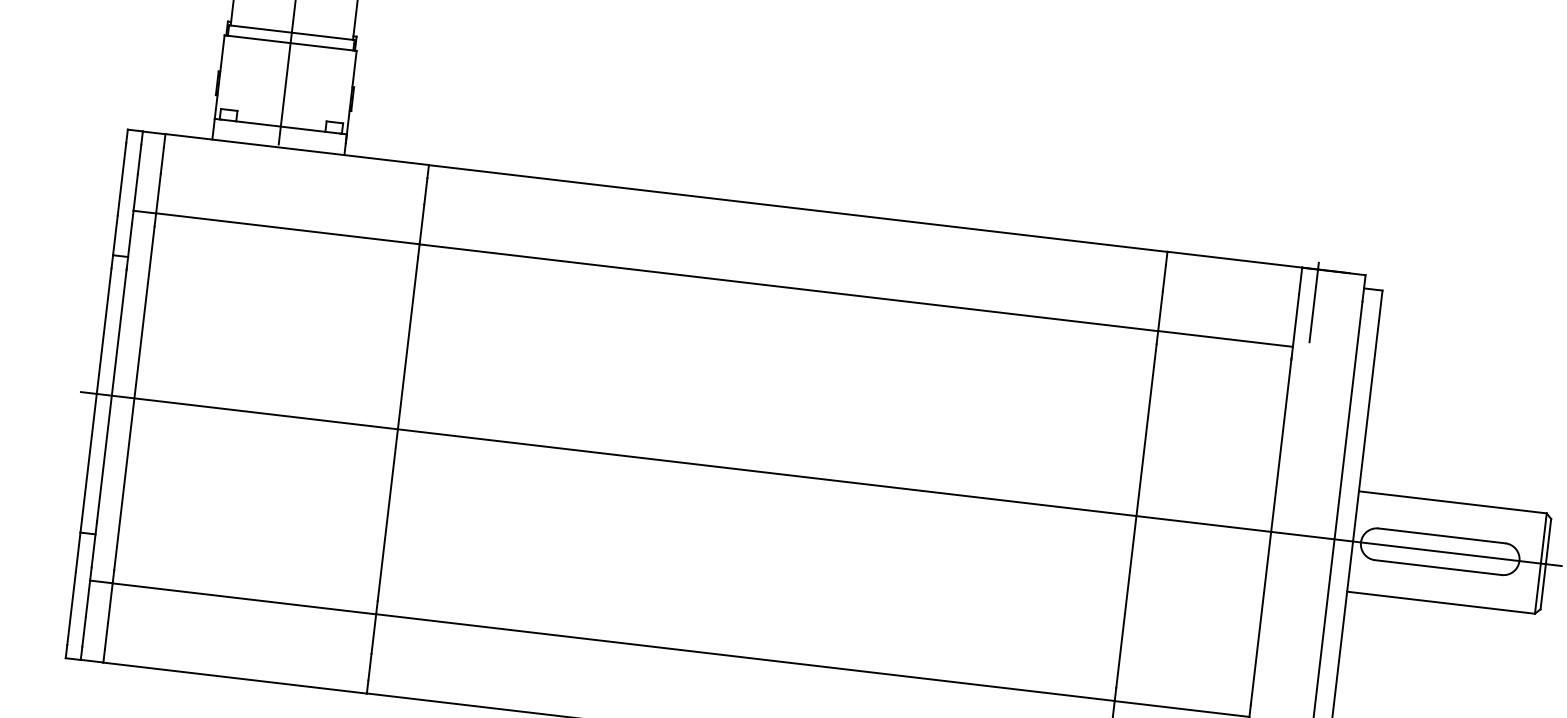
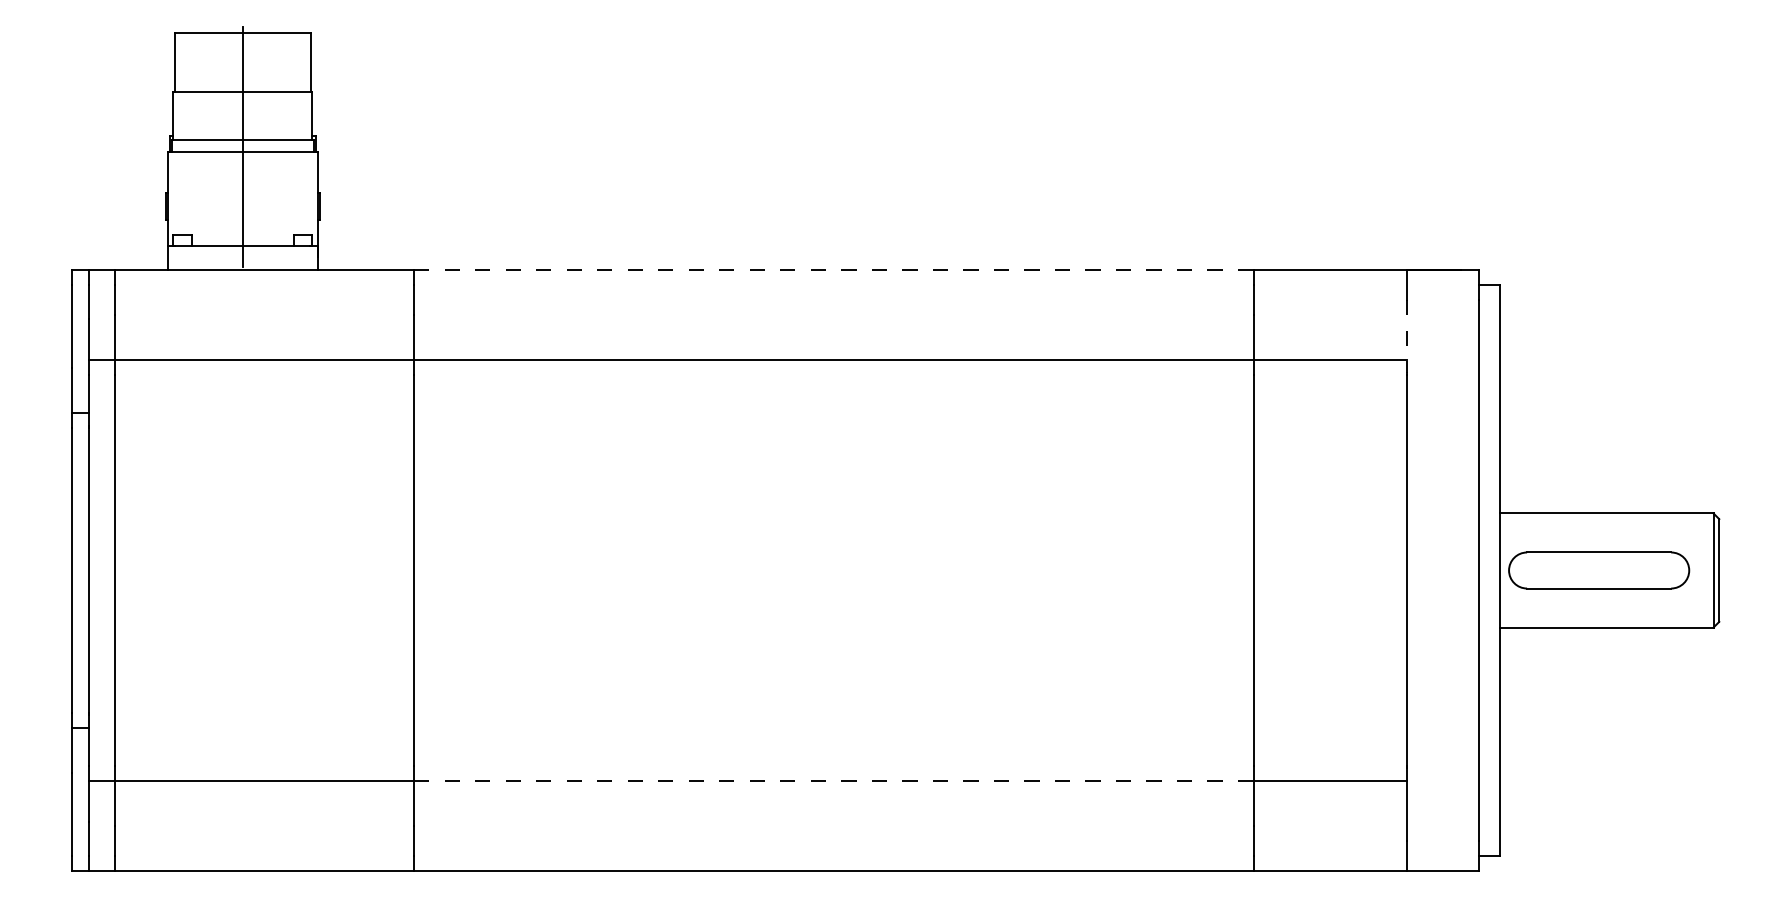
line: (797, 208) -> (833, 270), solid -> dashed
line: (1313, 302) -> (1424, 307), removed
line: (1294, 326) -> (1406, 337), solid -> dashed
line: (821, 479) -> (895, 570), removed
line: (745, 657) -> (833, 780), solid -> dashed

